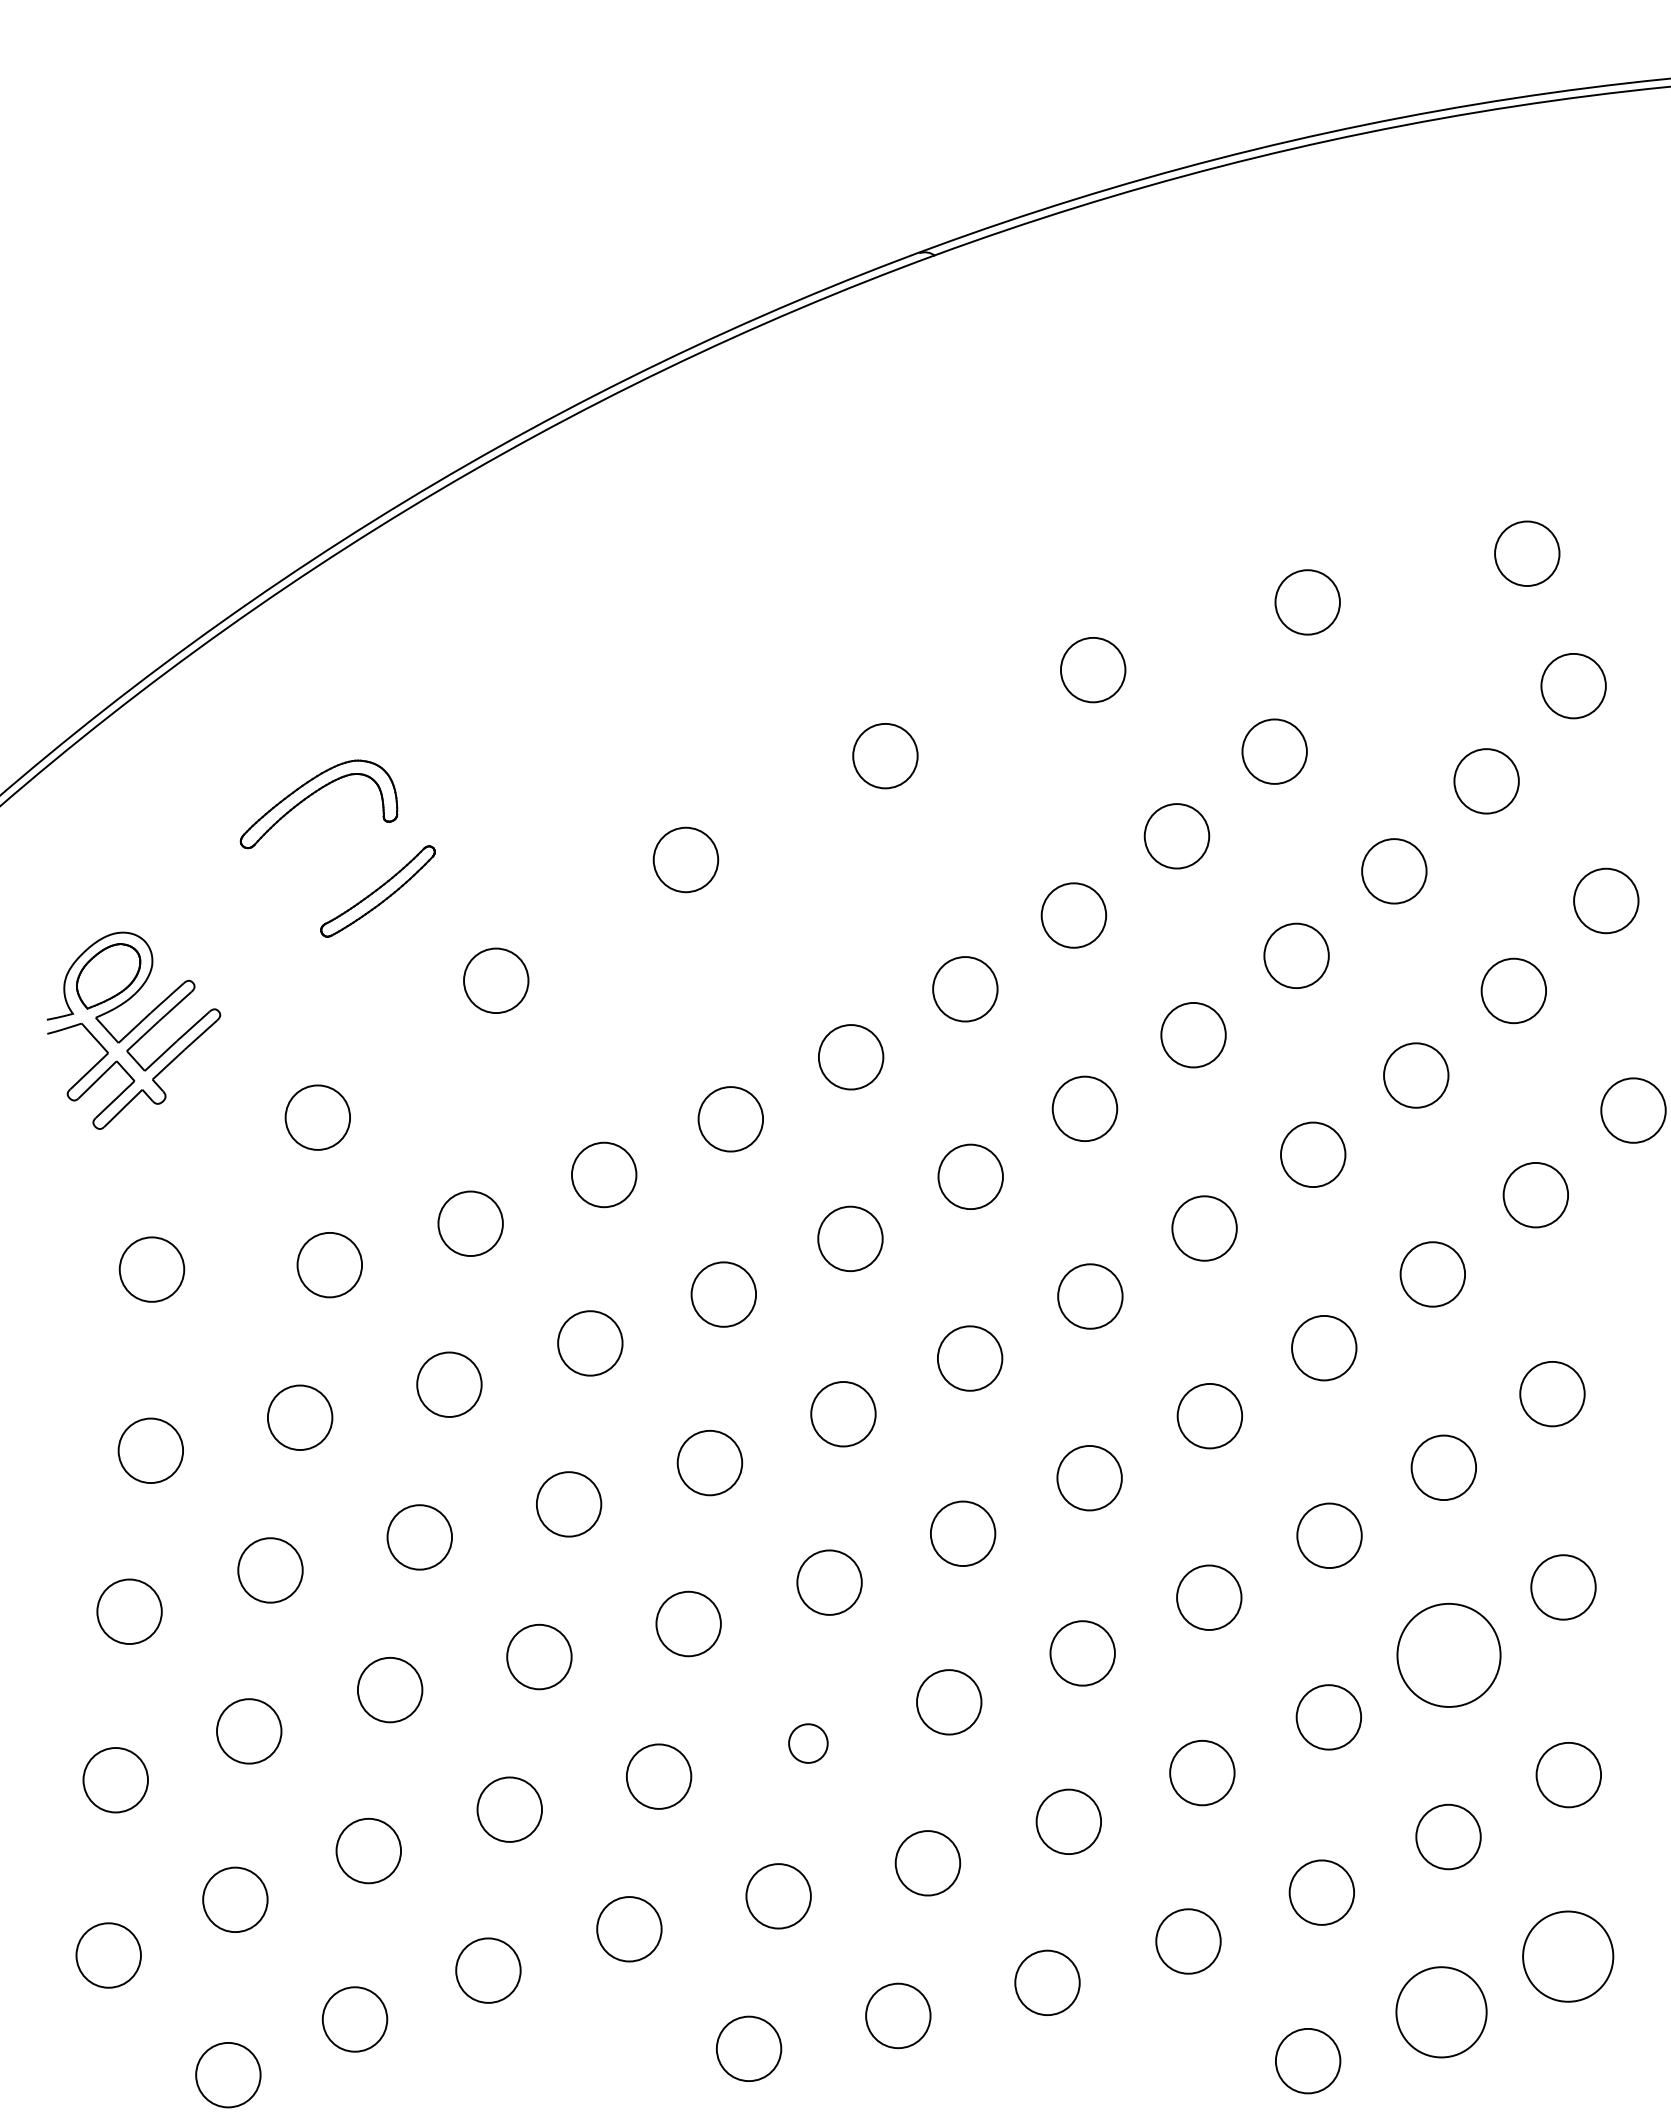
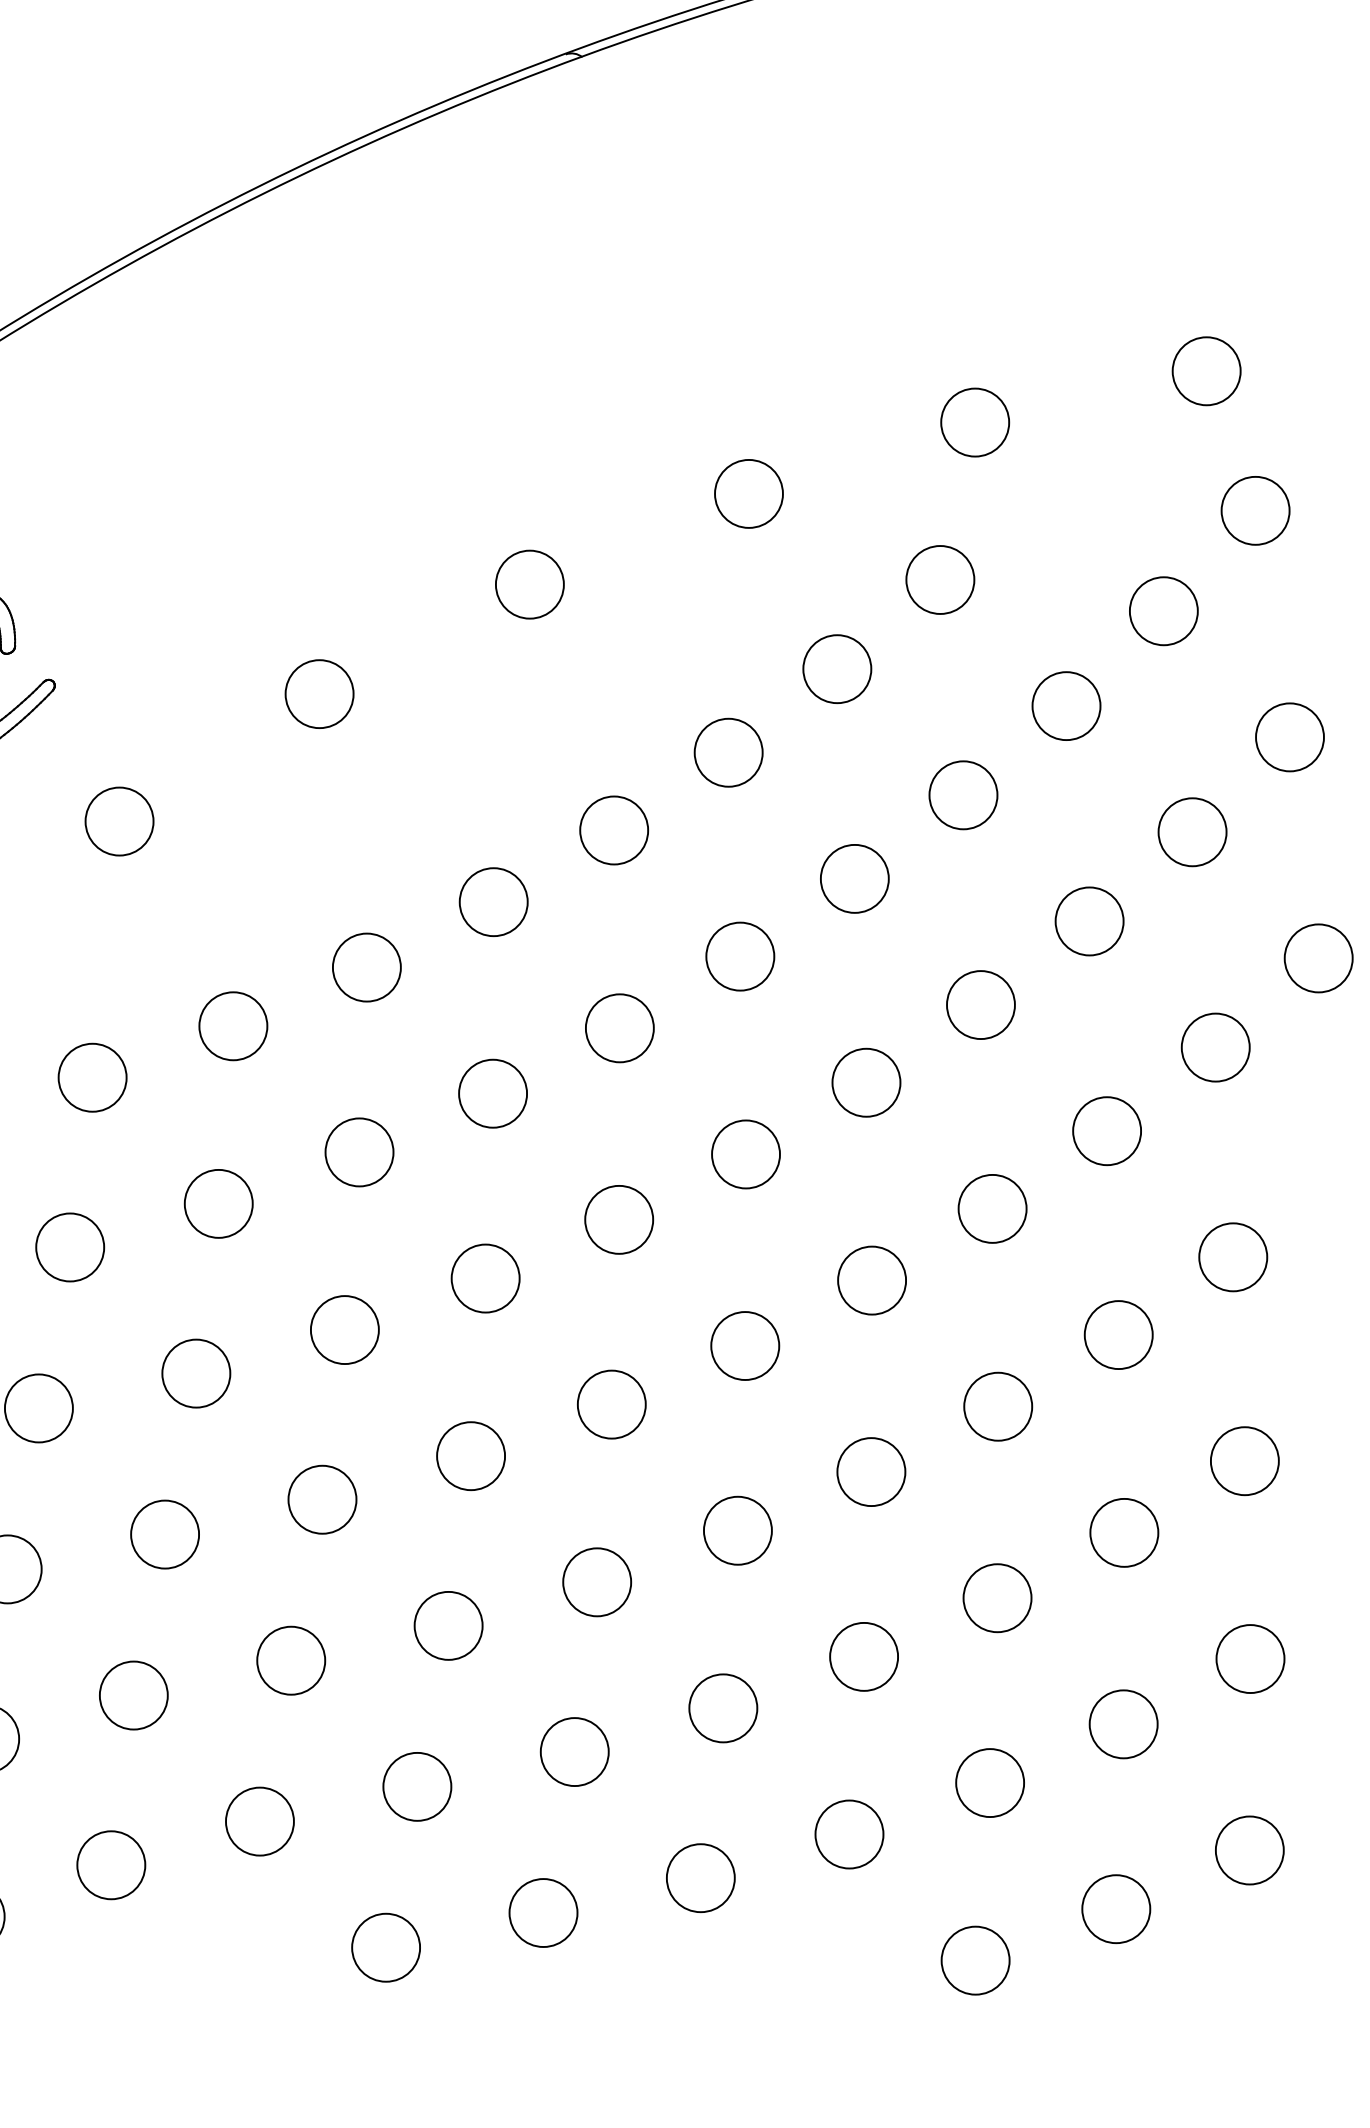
circle: (1449, 1655) -> (1124, 1532), size x0.62
circle: (808, 1743) -> (448, 1625), size x1.67
circle: (1567, 1956) -> (1249, 1850), size x0.71
circle: (1441, 2012) -> (1116, 1909), size x0.71

